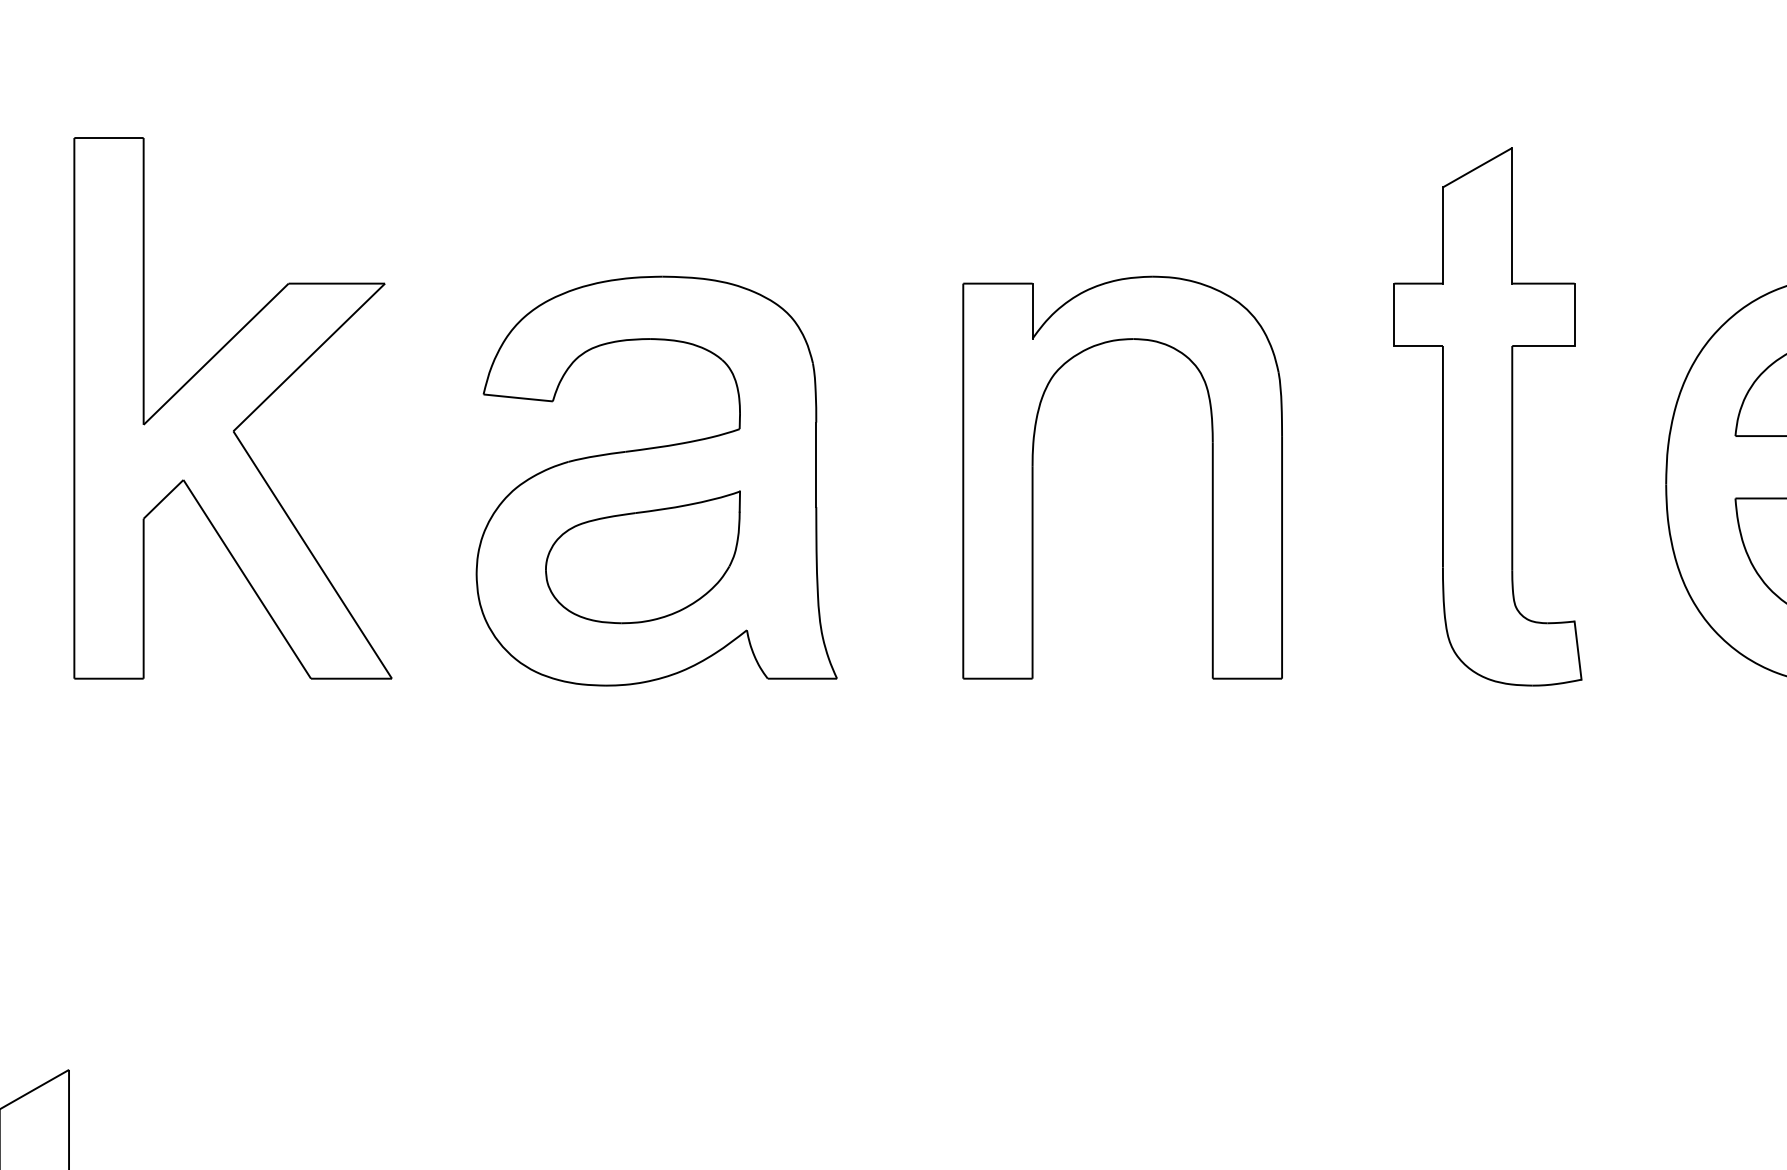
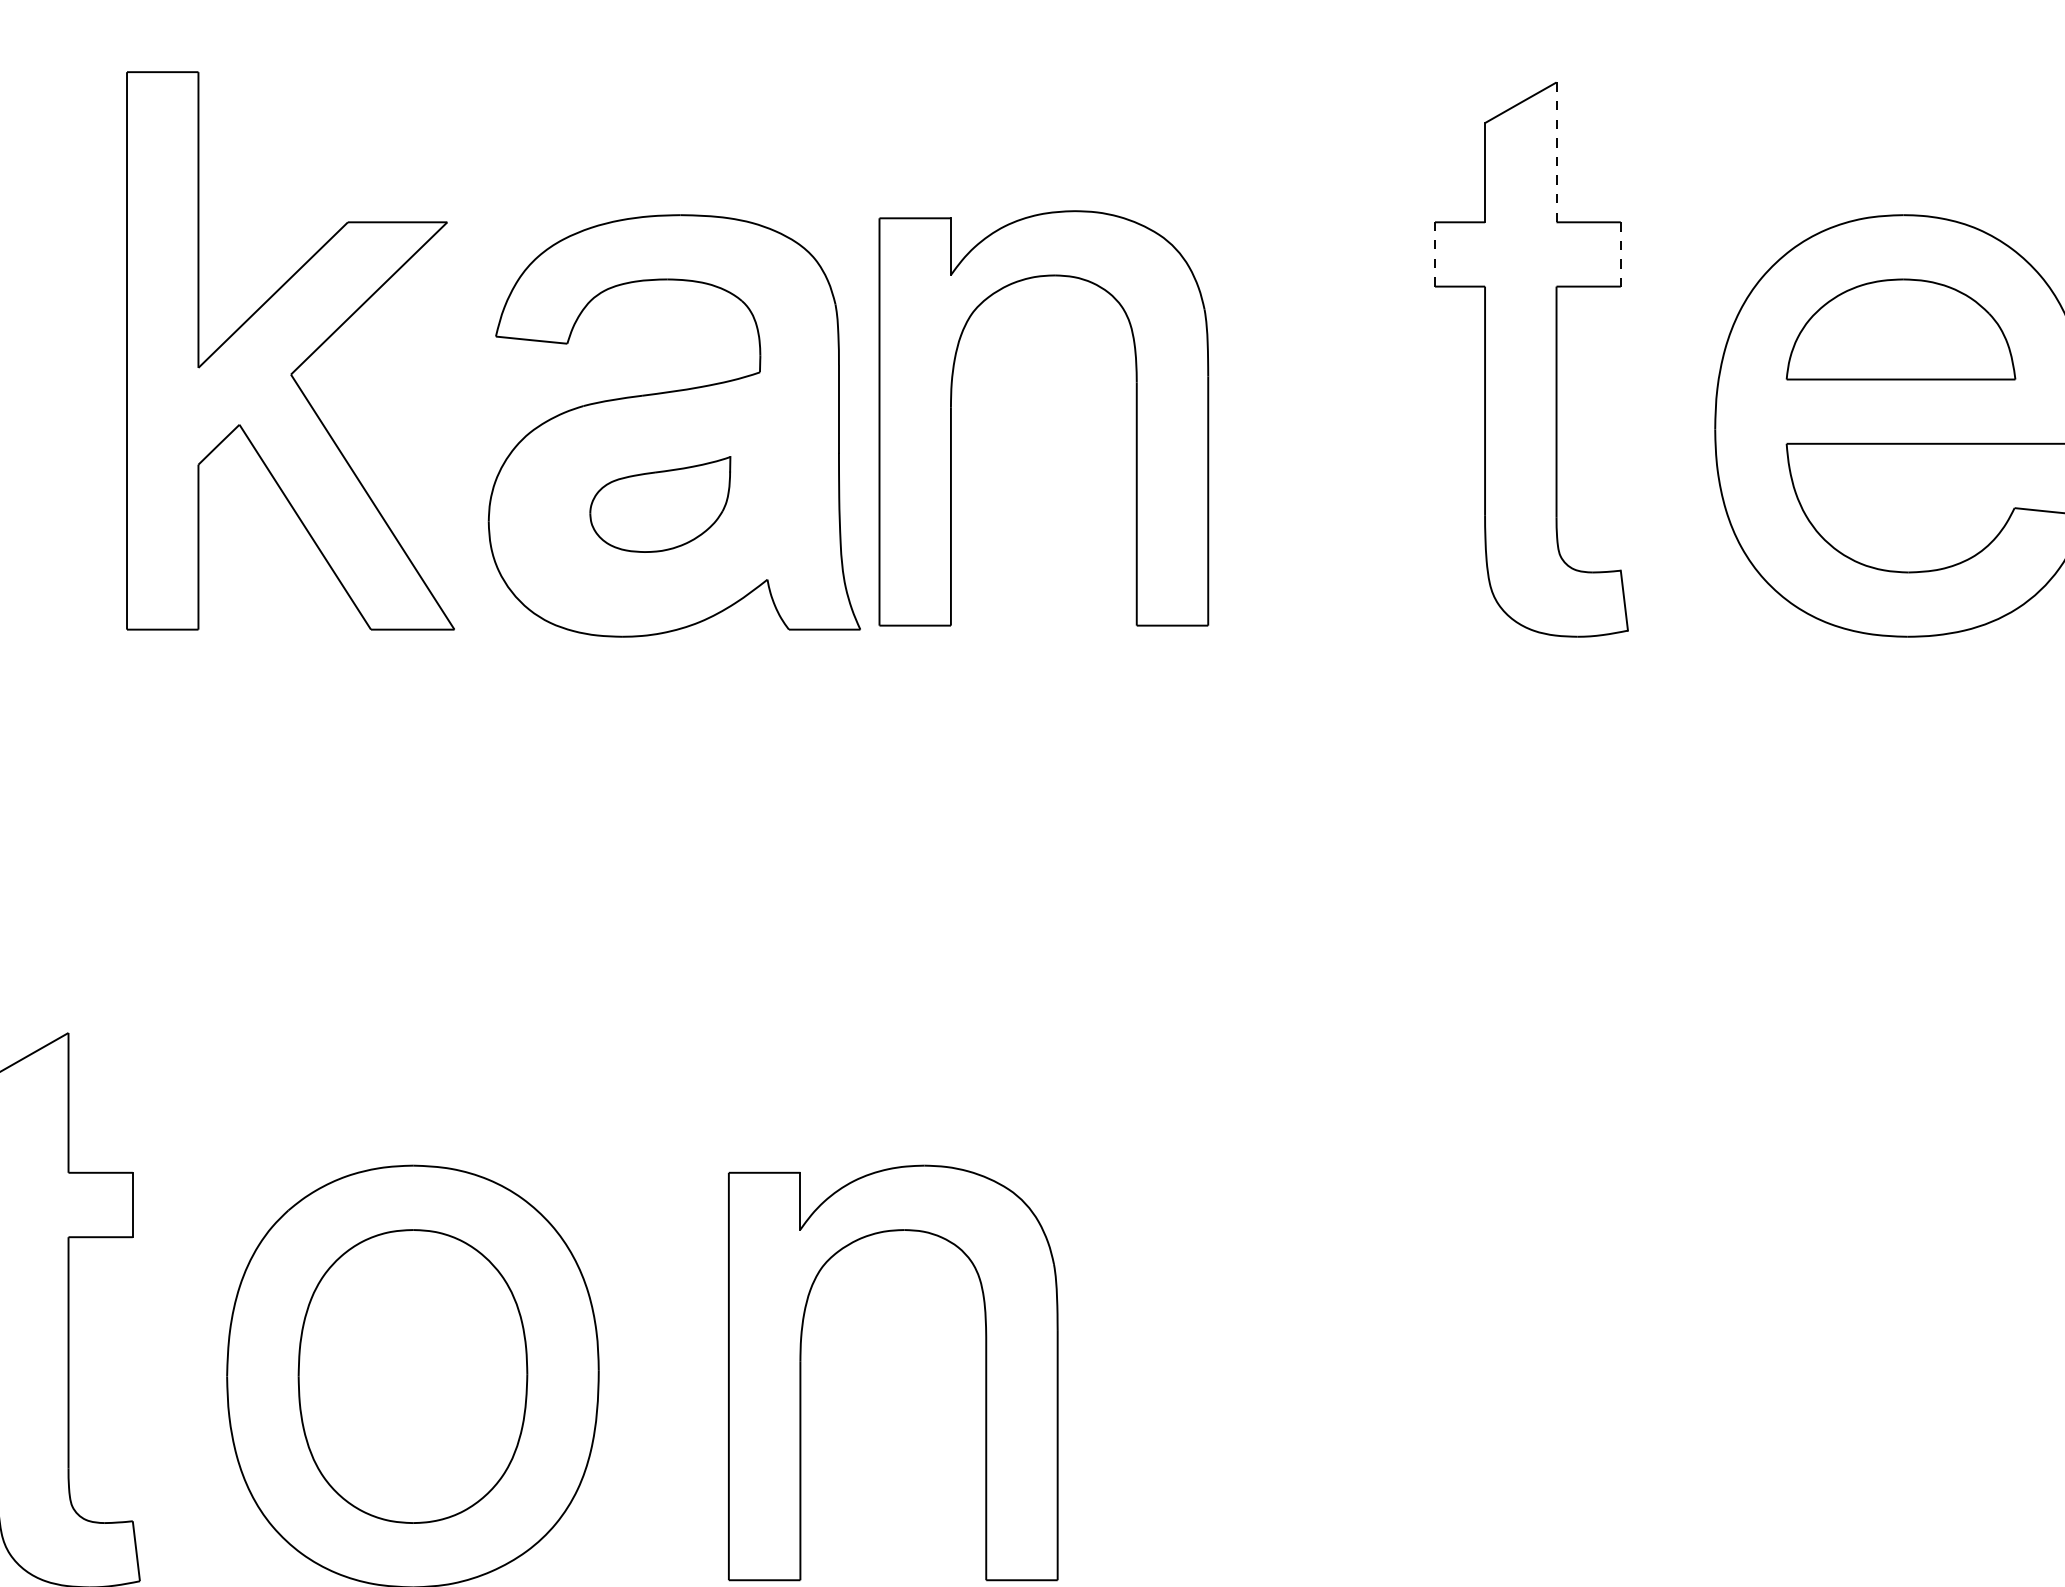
line: (1512, 215) -> (1556, 152), solid -> dashed
line: (1393, 313) -> (1434, 253), solid -> dashed
line: (1574, 314) -> (1620, 254), solid -> dashed
part: (232, 407) -> (290, 350), moved
part: (1033, 477) -> (951, 418), moved
part: (643, 557) -> (660, 504), size x0.7

